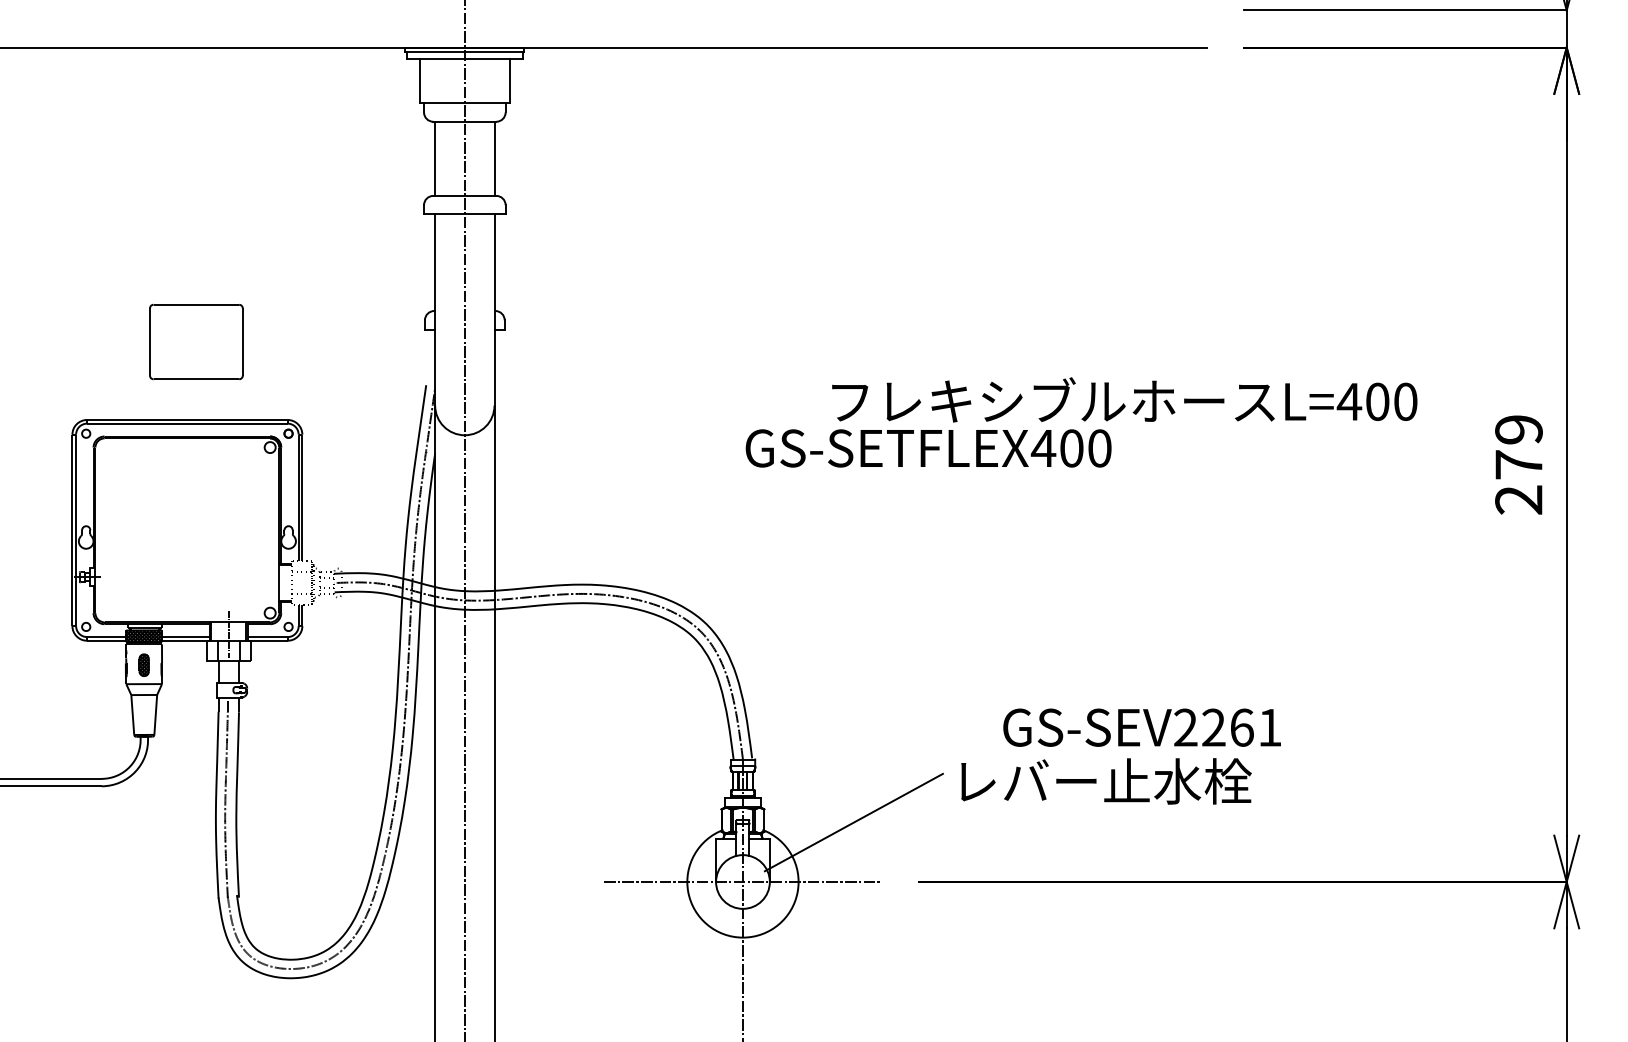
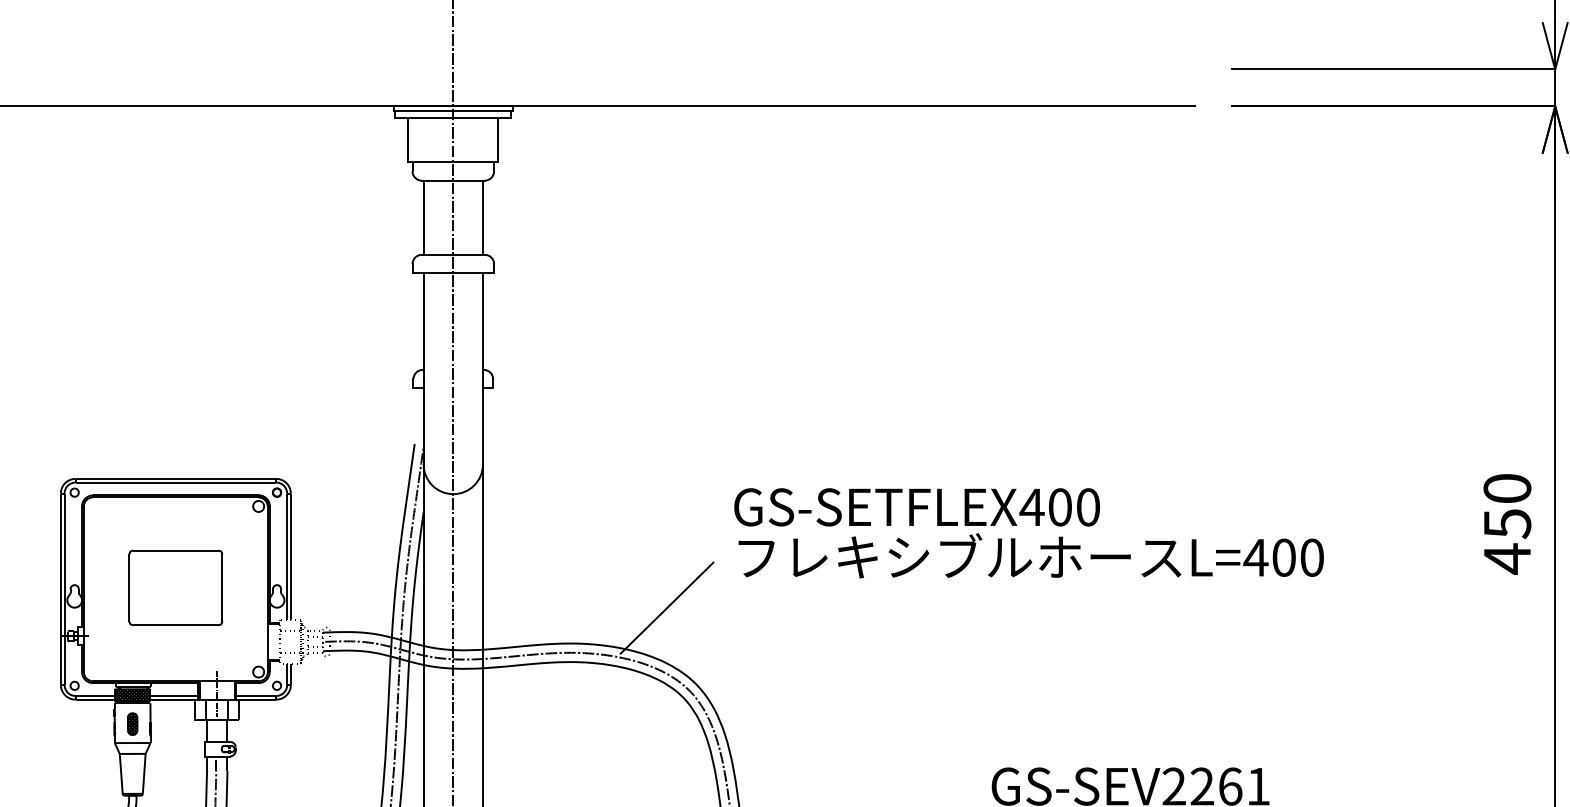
part: (196, 342) -> (175, 588), moved
text: (1124, 399) -> (1030, 555), moved
text: (1518, 465) -> (1506, 524), 279 -> 450
line: (678, 548) -> (666, 607), added

